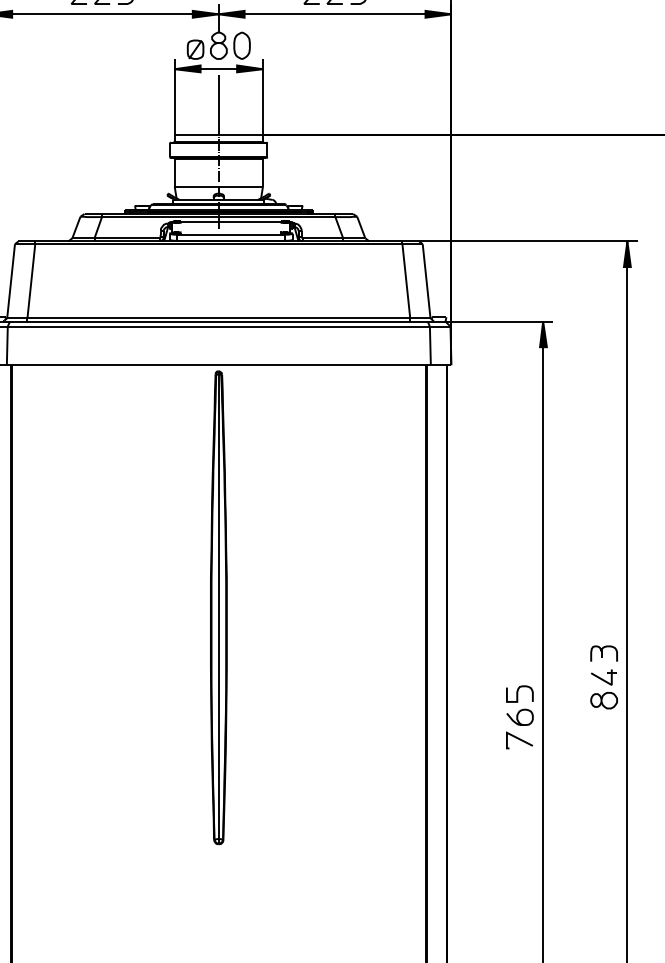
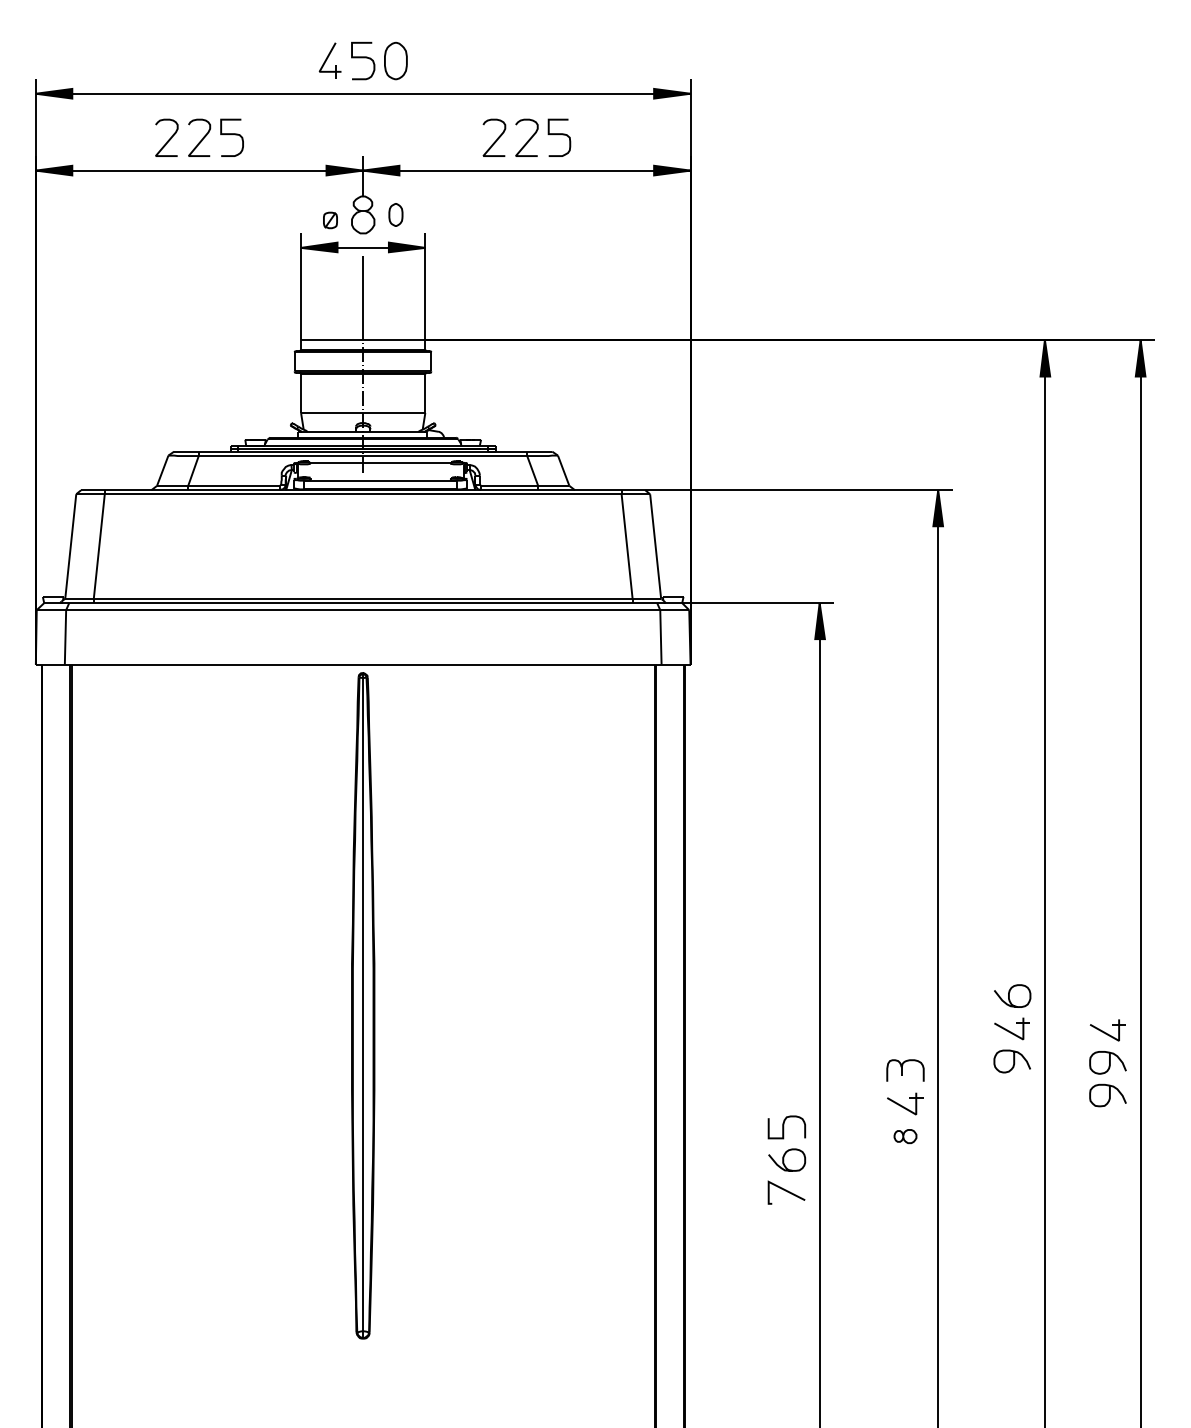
part: (241, 45) -> (395, 214), size x0.6
part: (195, 49) -> (330, 220), size x0.6
part: (604, 700) -> (905, 1136), size x0.6

